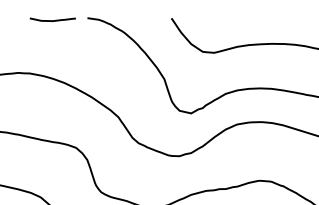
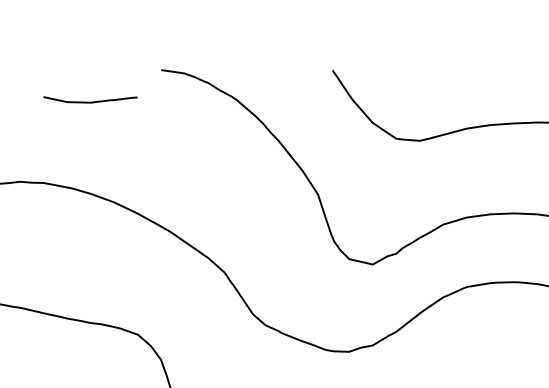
curve: (52, 20) -> (89, 101), moved

